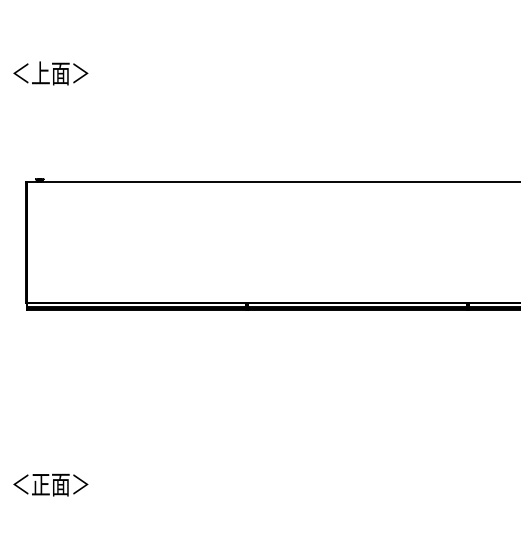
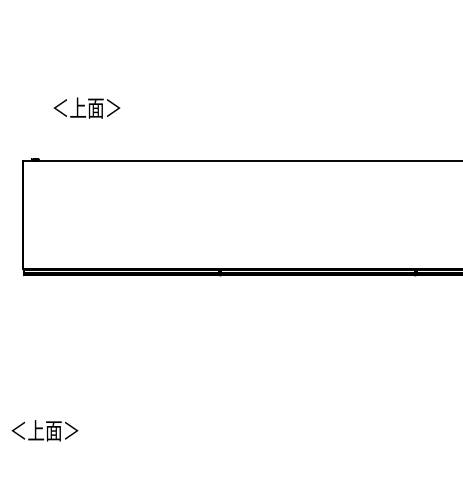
text: (50, 72) -> (86, 107), moved
text: (40, 483) -> (35, 429), ＜正面＞ -> ＜上面＞

